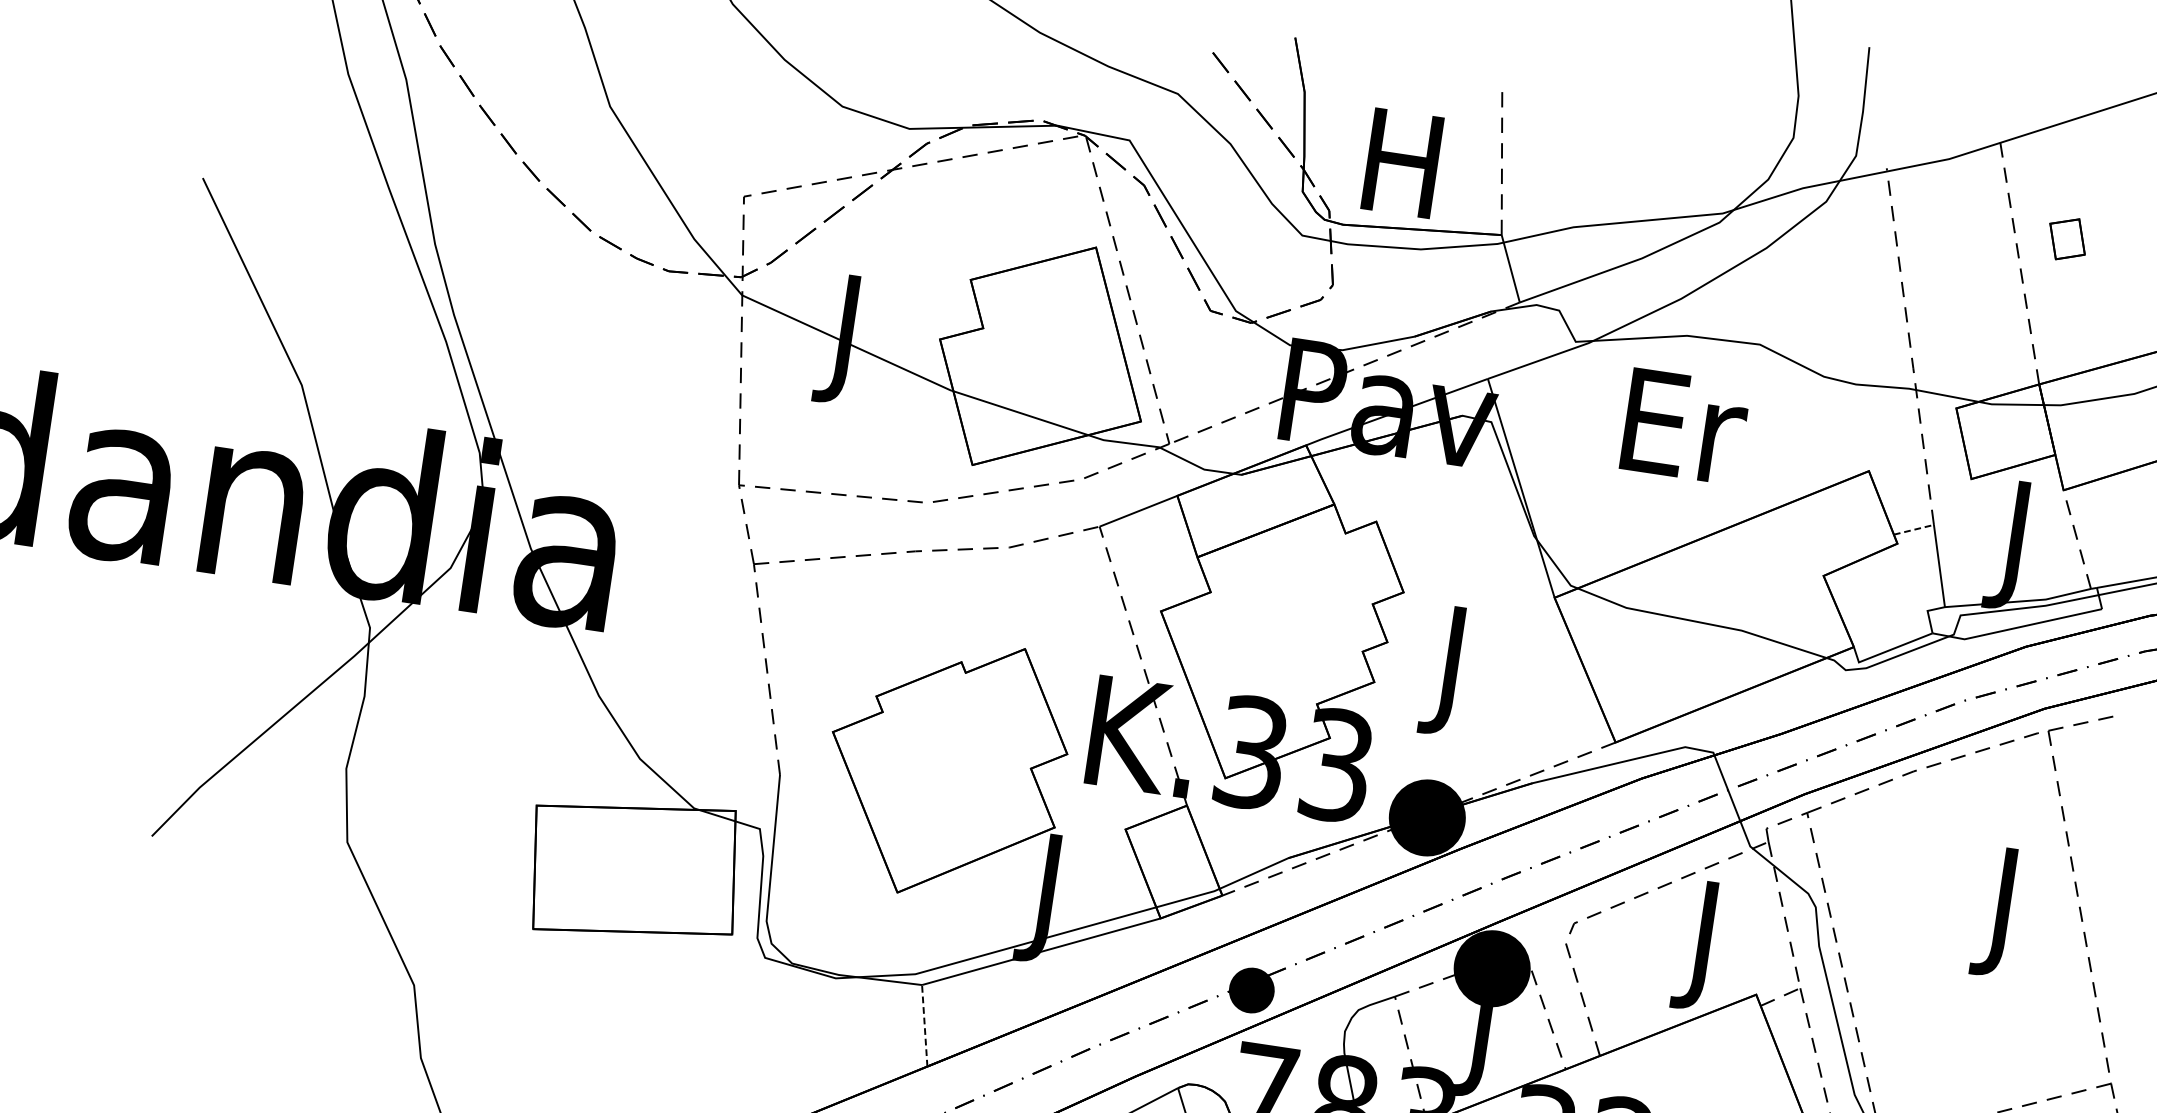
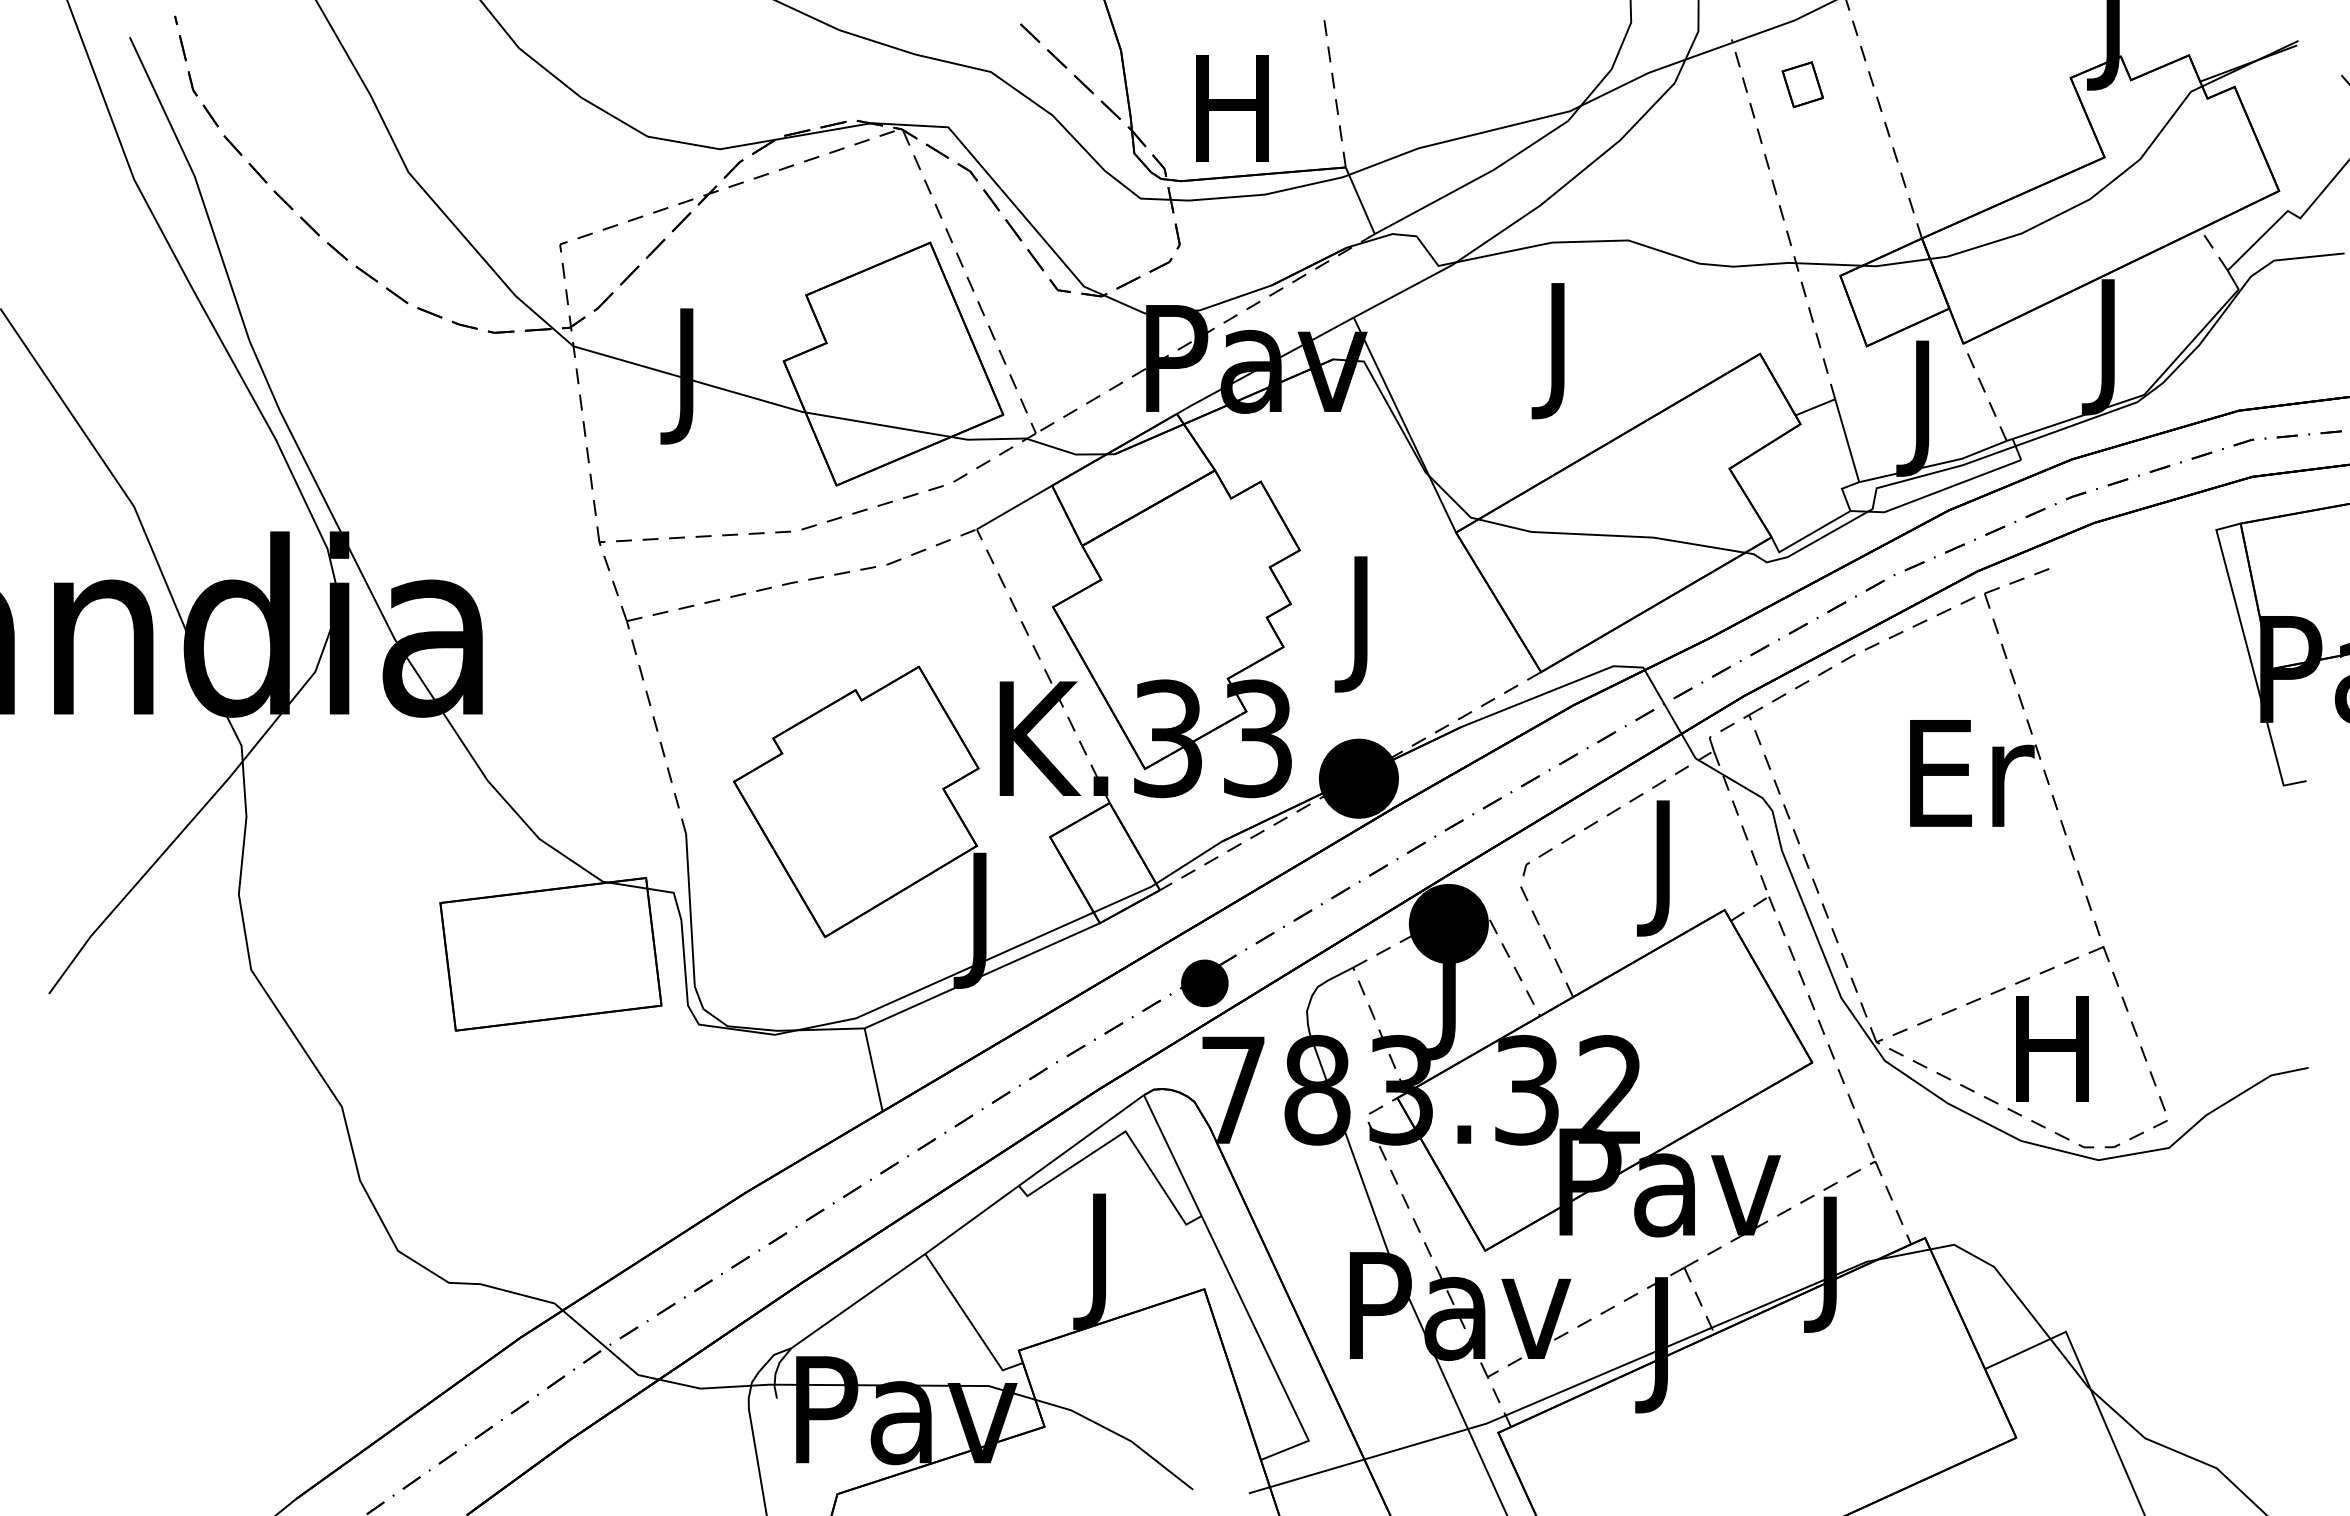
part: (2067, 239) -> (1802, 84), moved
text: (1683, 441) -> (1564, 351), Er -> J
line: (1914, 529) -> (1815, 407), dashed -> solid
text: (2009, 914) -> (1972, 788), J -> Er
line: (924, 1025) -> (873, 1069), dashed -> solid

